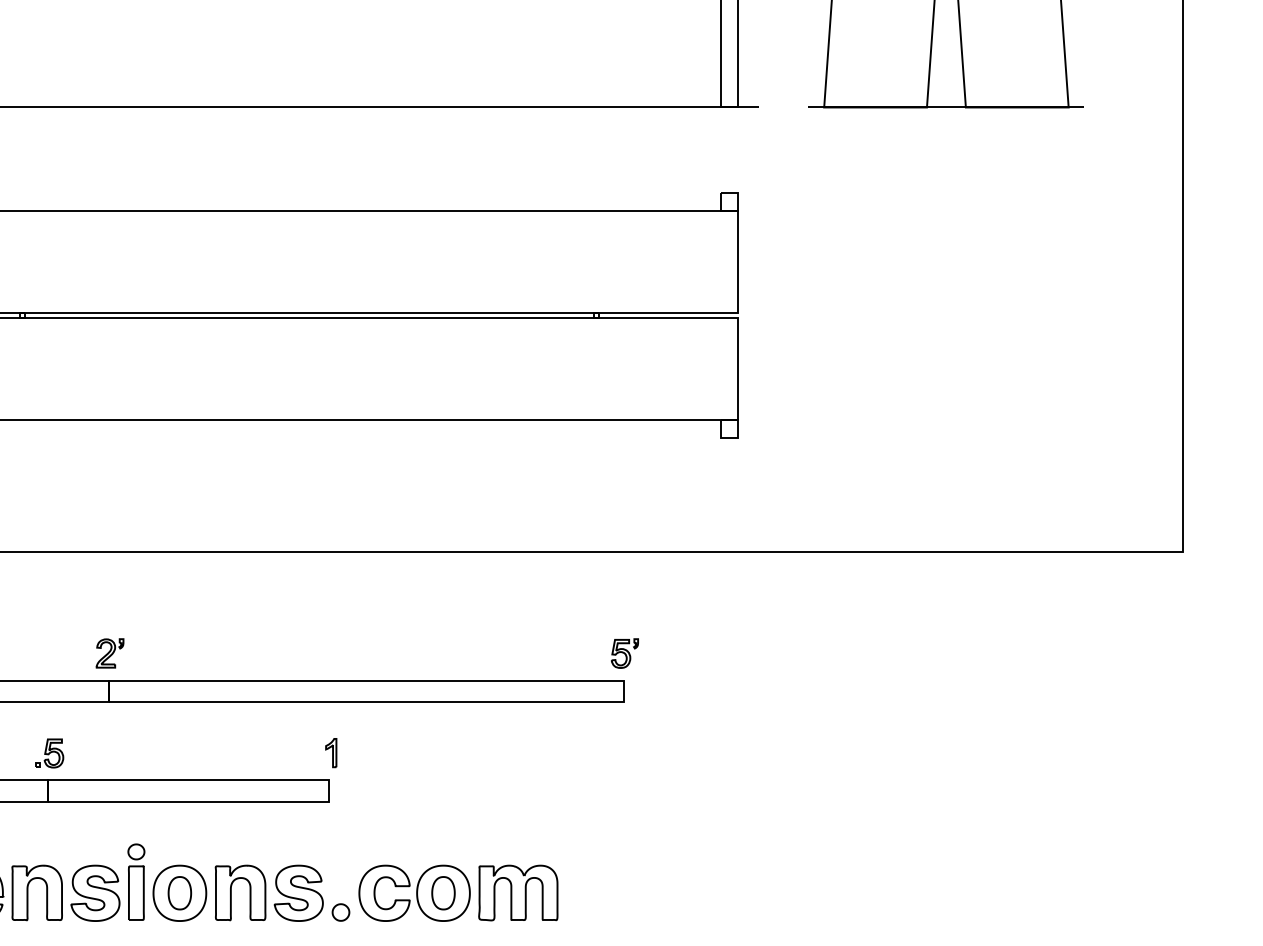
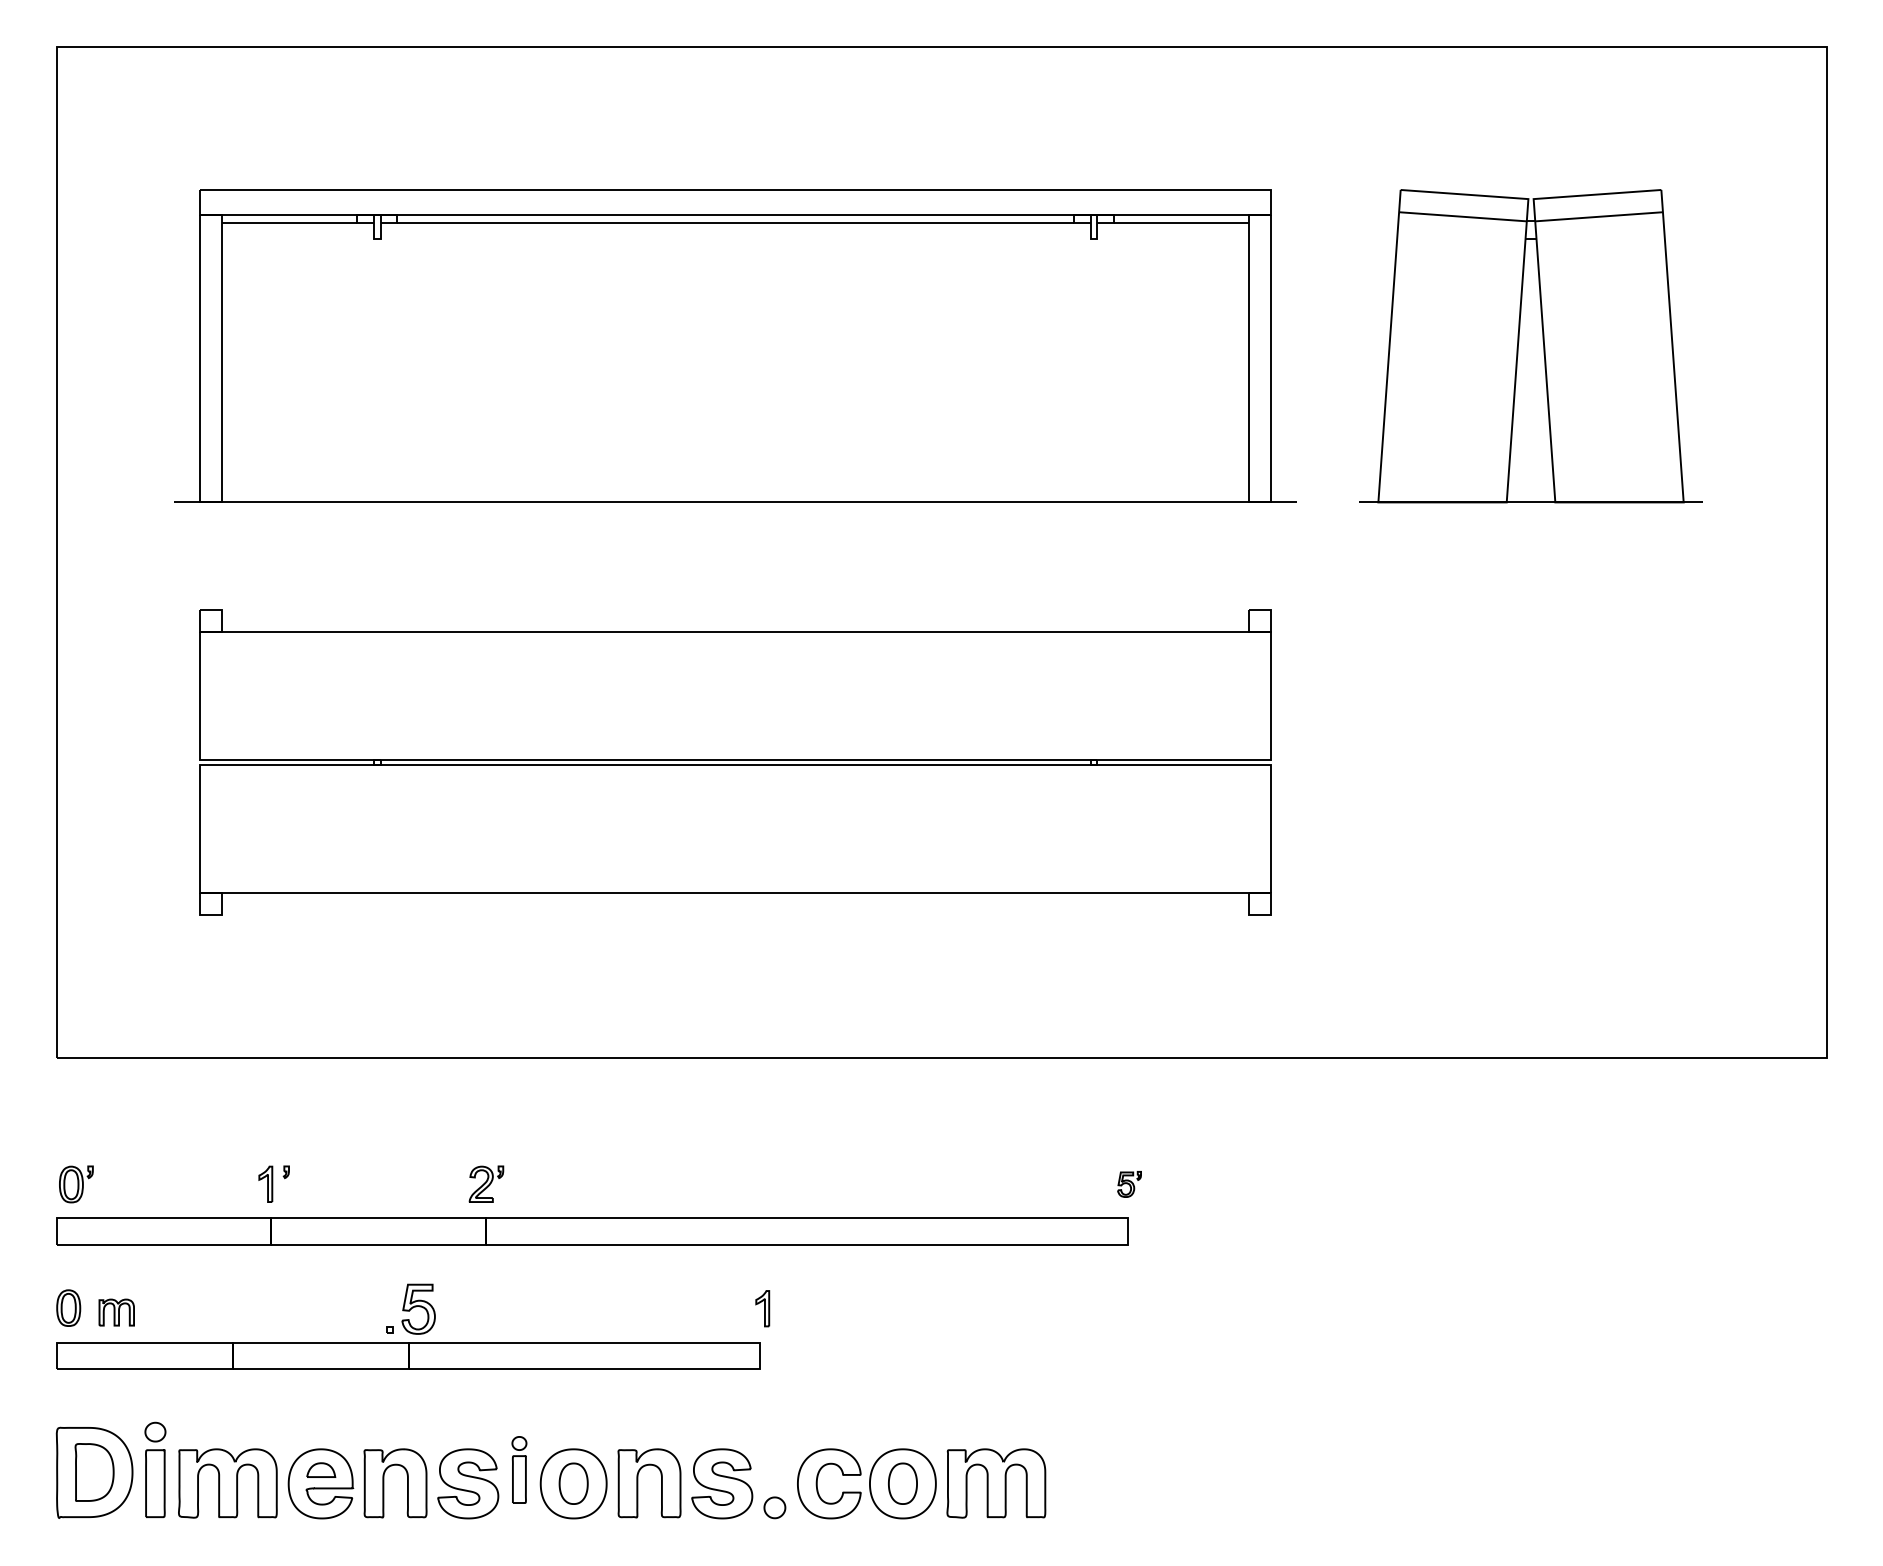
part: (624, 653) -> (1129, 1184), size x0.7
part: (49, 752) -> (410, 1308), size x1.4
part: (136, 881) -> (519, 1469), size x0.7

